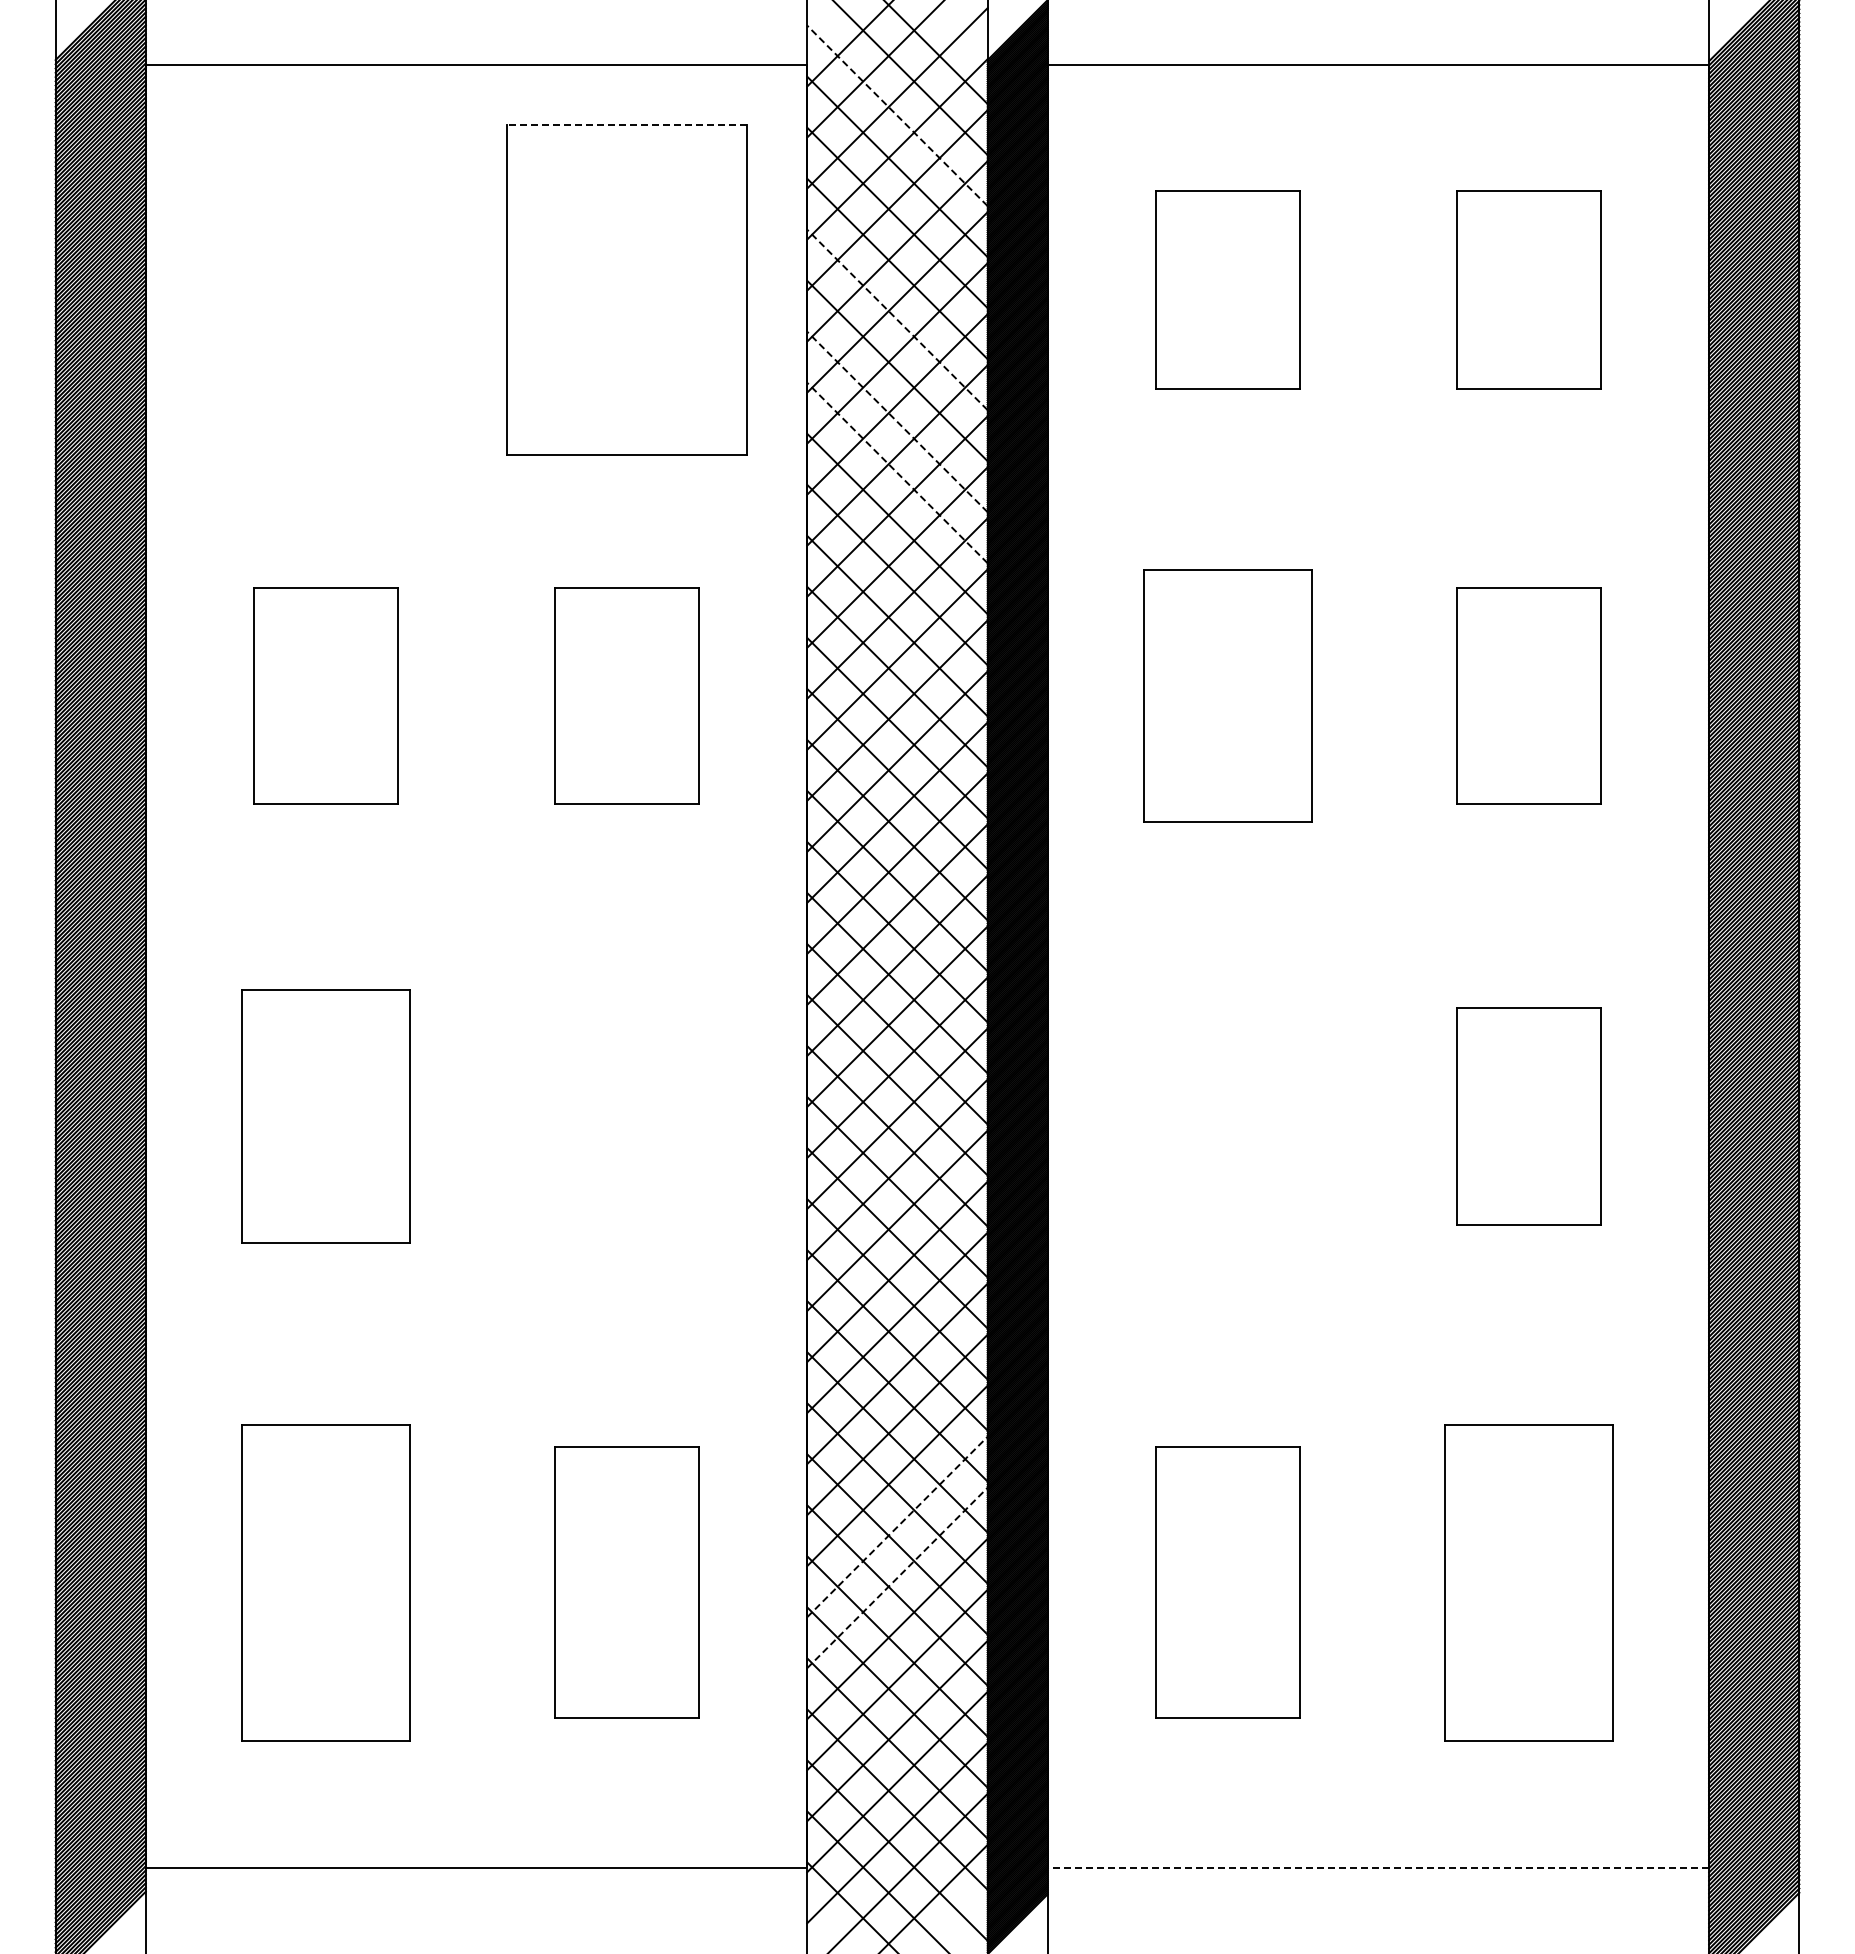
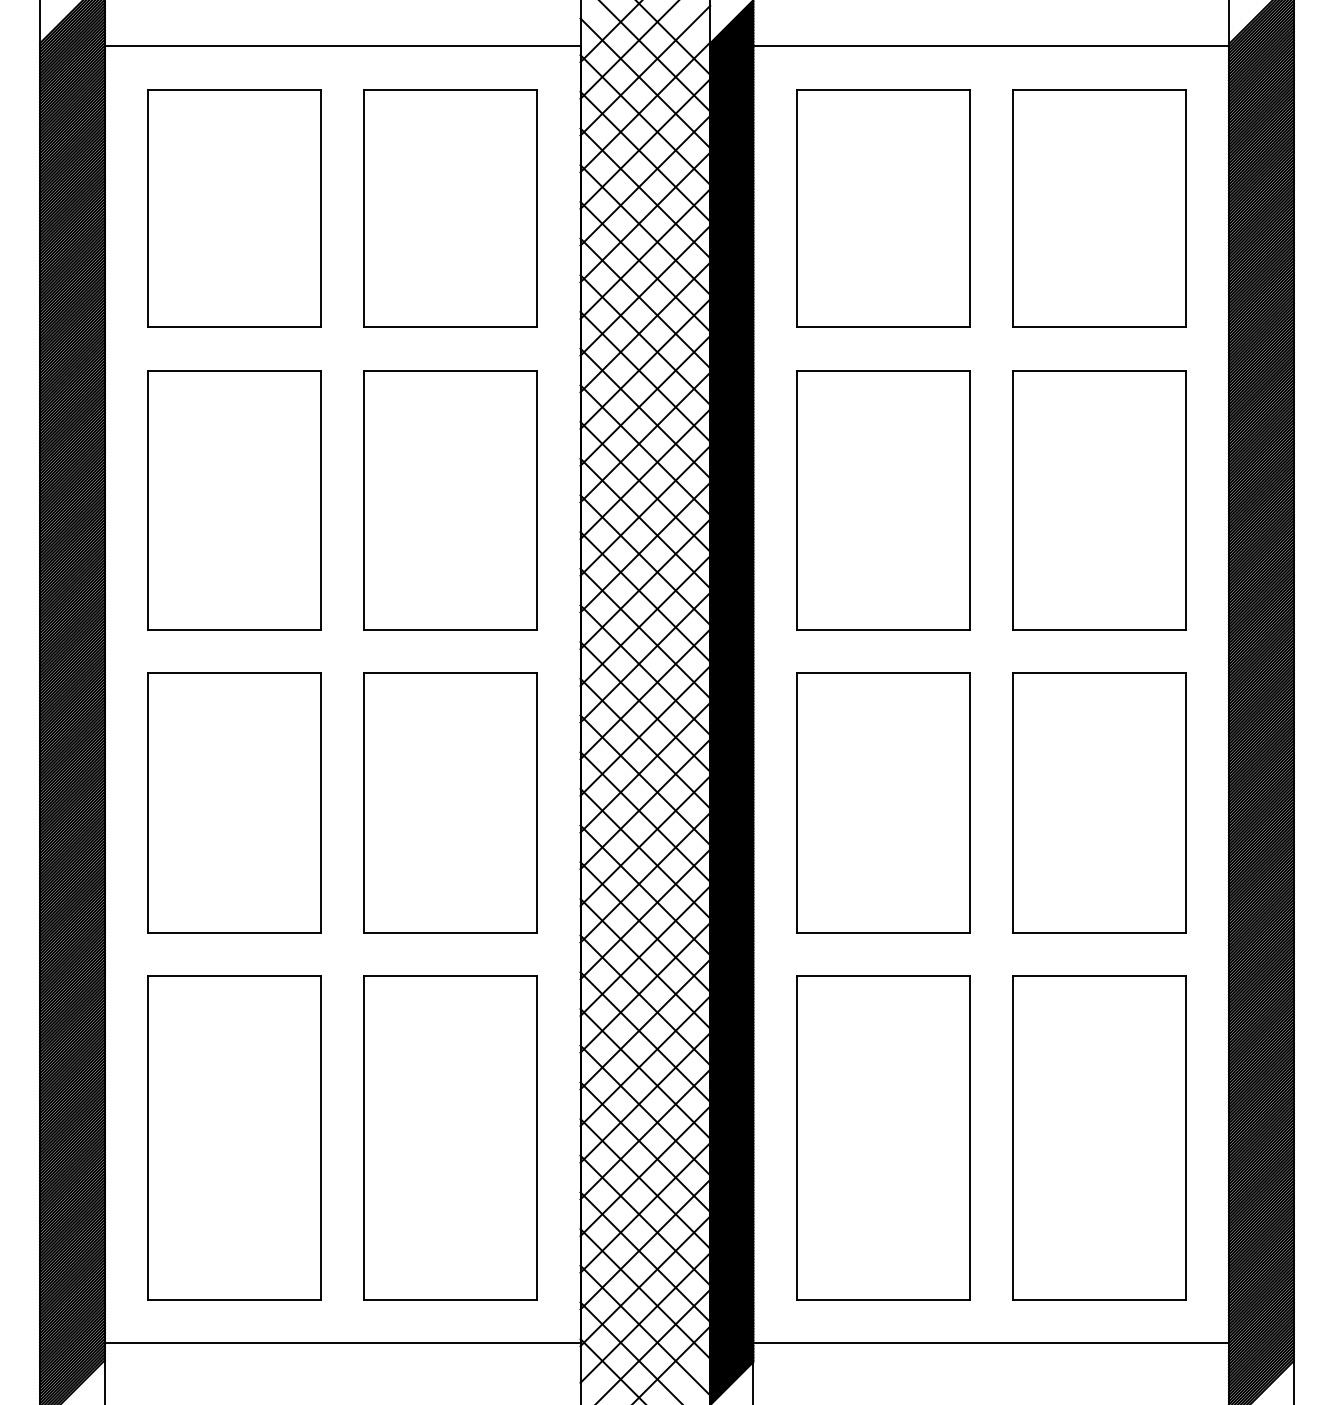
line: (897, 115) -> (645, 83), dashed -> solid
line: (626, 124) -> (450, 89), dashed -> solid
part: (325, 289) -> (234, 208), added
part: (1227, 289) -> (882, 208), size x1.67
part: (1528, 289) -> (1099, 208), size x1.67
line: (897, 319) -> (645, 229), dashed -> solid
line: (897, 421) -> (645, 303), dashed -> solid
line: (897, 473) -> (645, 340), dashed -> solid
part: (325, 695) -> (234, 500), size x1.67
part: (626, 695) -> (450, 500), size x1.67
part: (1227, 695) -> (882, 500), size x1.43
part: (1528, 695) -> (1099, 500), size x1.67
part: (325, 1116) -> (234, 802), size x1.43
part: (626, 1116) -> (450, 802), added
part: (1227, 1116) -> (882, 802), added
part: (1528, 1116) -> (1099, 802), size x1.67
line: (897, 1526) -> (645, 1097), dashed -> solid
line: (897, 1577) -> (645, 1134), dashed -> solid
part: (325, 1582) -> (234, 1137), size x1.43
part: (626, 1582) -> (450, 1137), size x1.67
part: (1227, 1582) -> (882, 1137), size x1.67
part: (1528, 1582) -> (1099, 1137), size x1.43
line: (1378, 1868) -> (991, 1343), dashed -> solid

